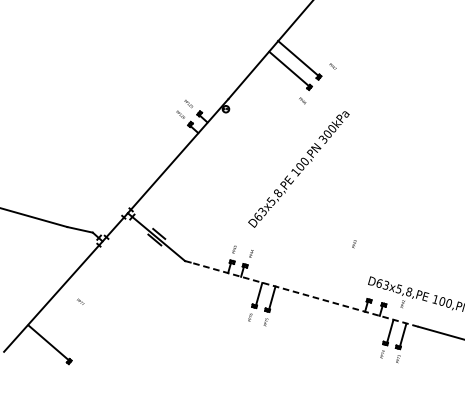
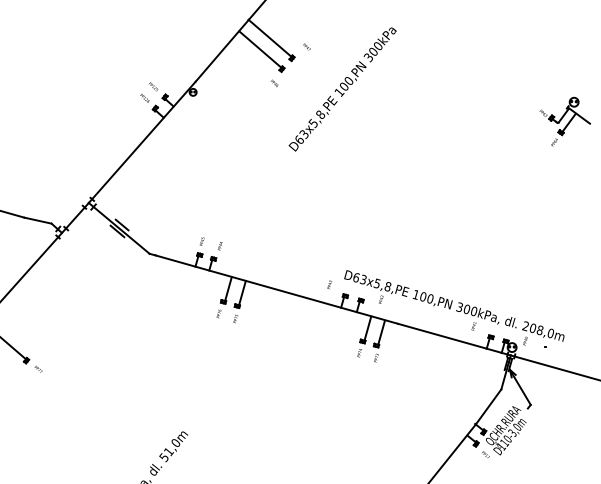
text: (298, 169) -> (342, 89), moved
text: (354, 243) -> (329, 284), moved
line: (304, 294) -> (276, 289), dashed -> solid
text: (80, 301) -> (38, 368), moved

